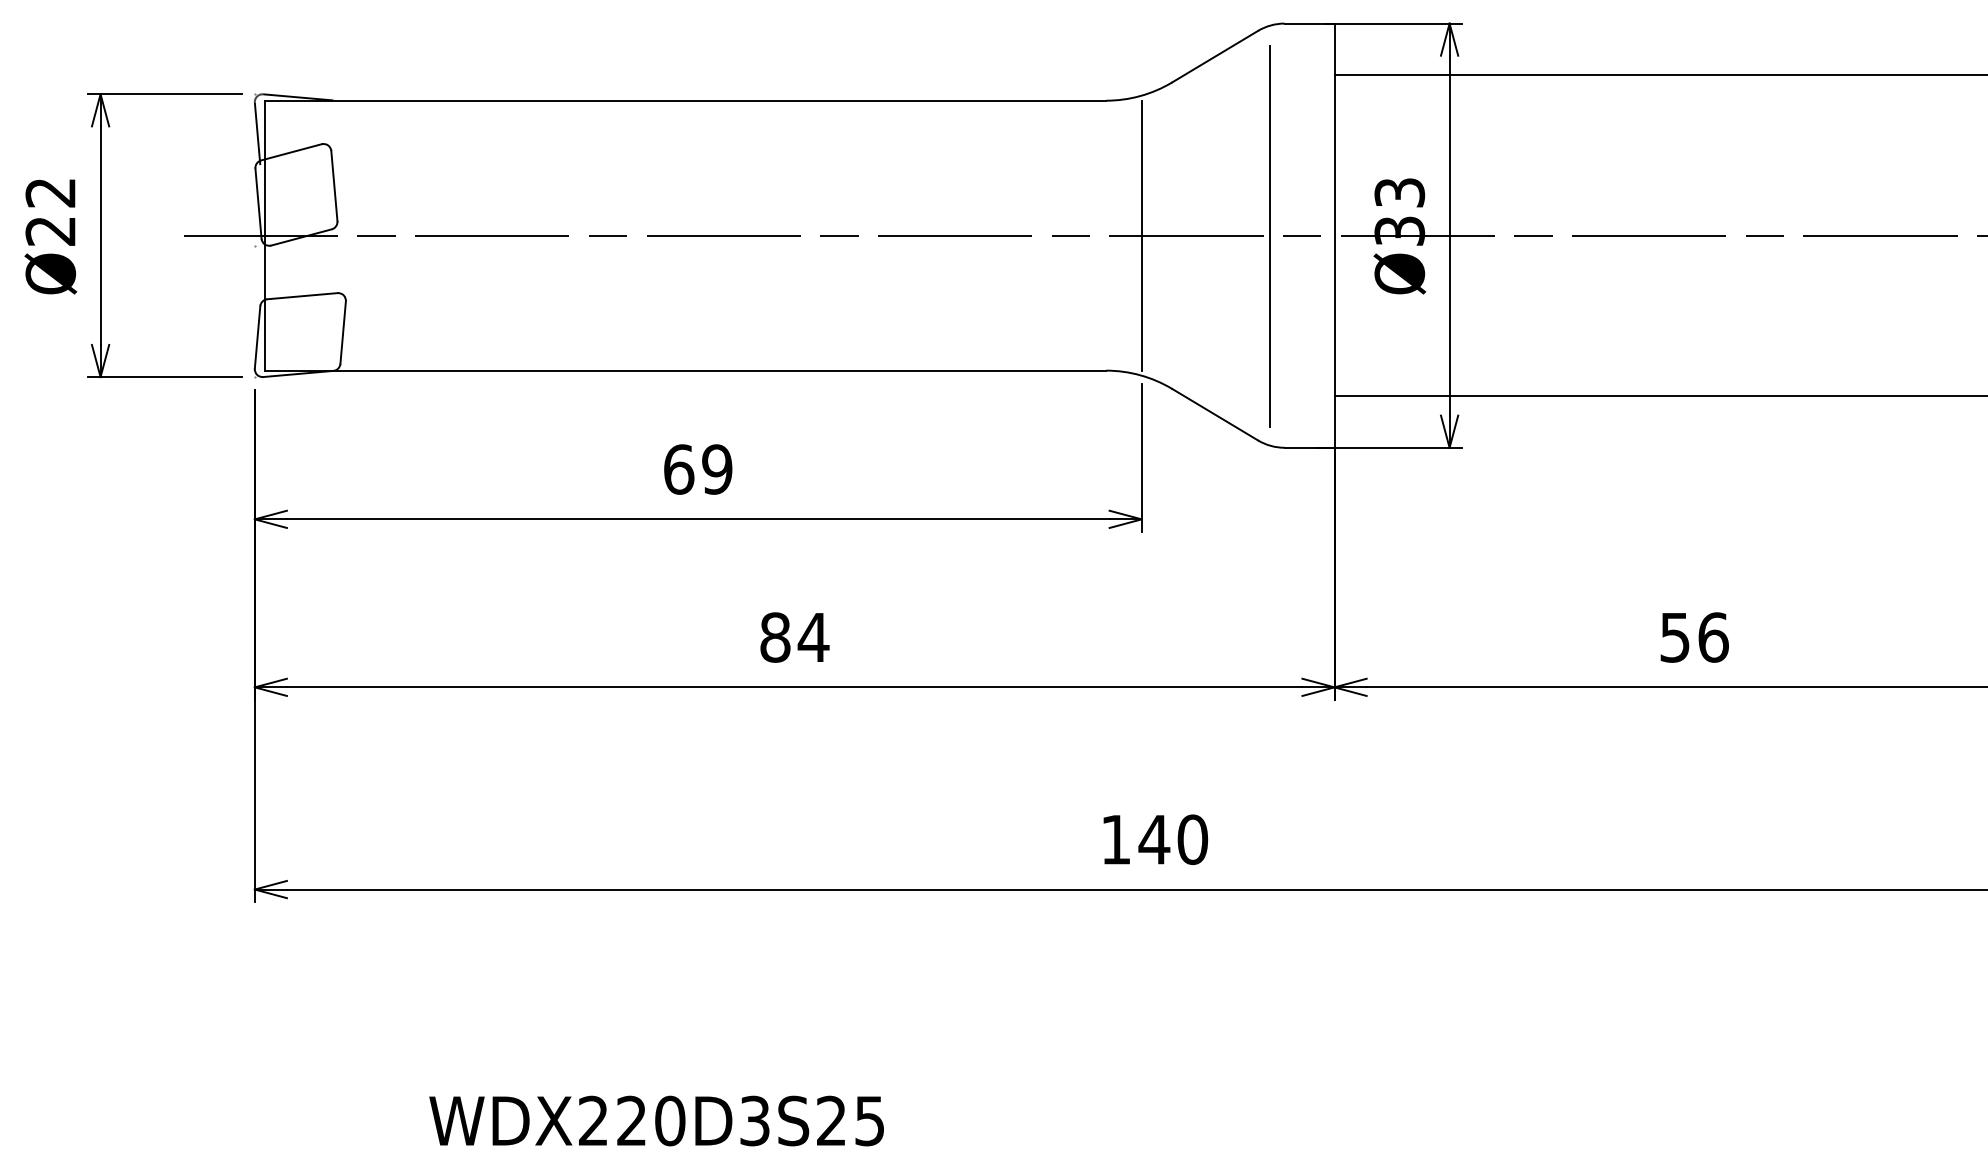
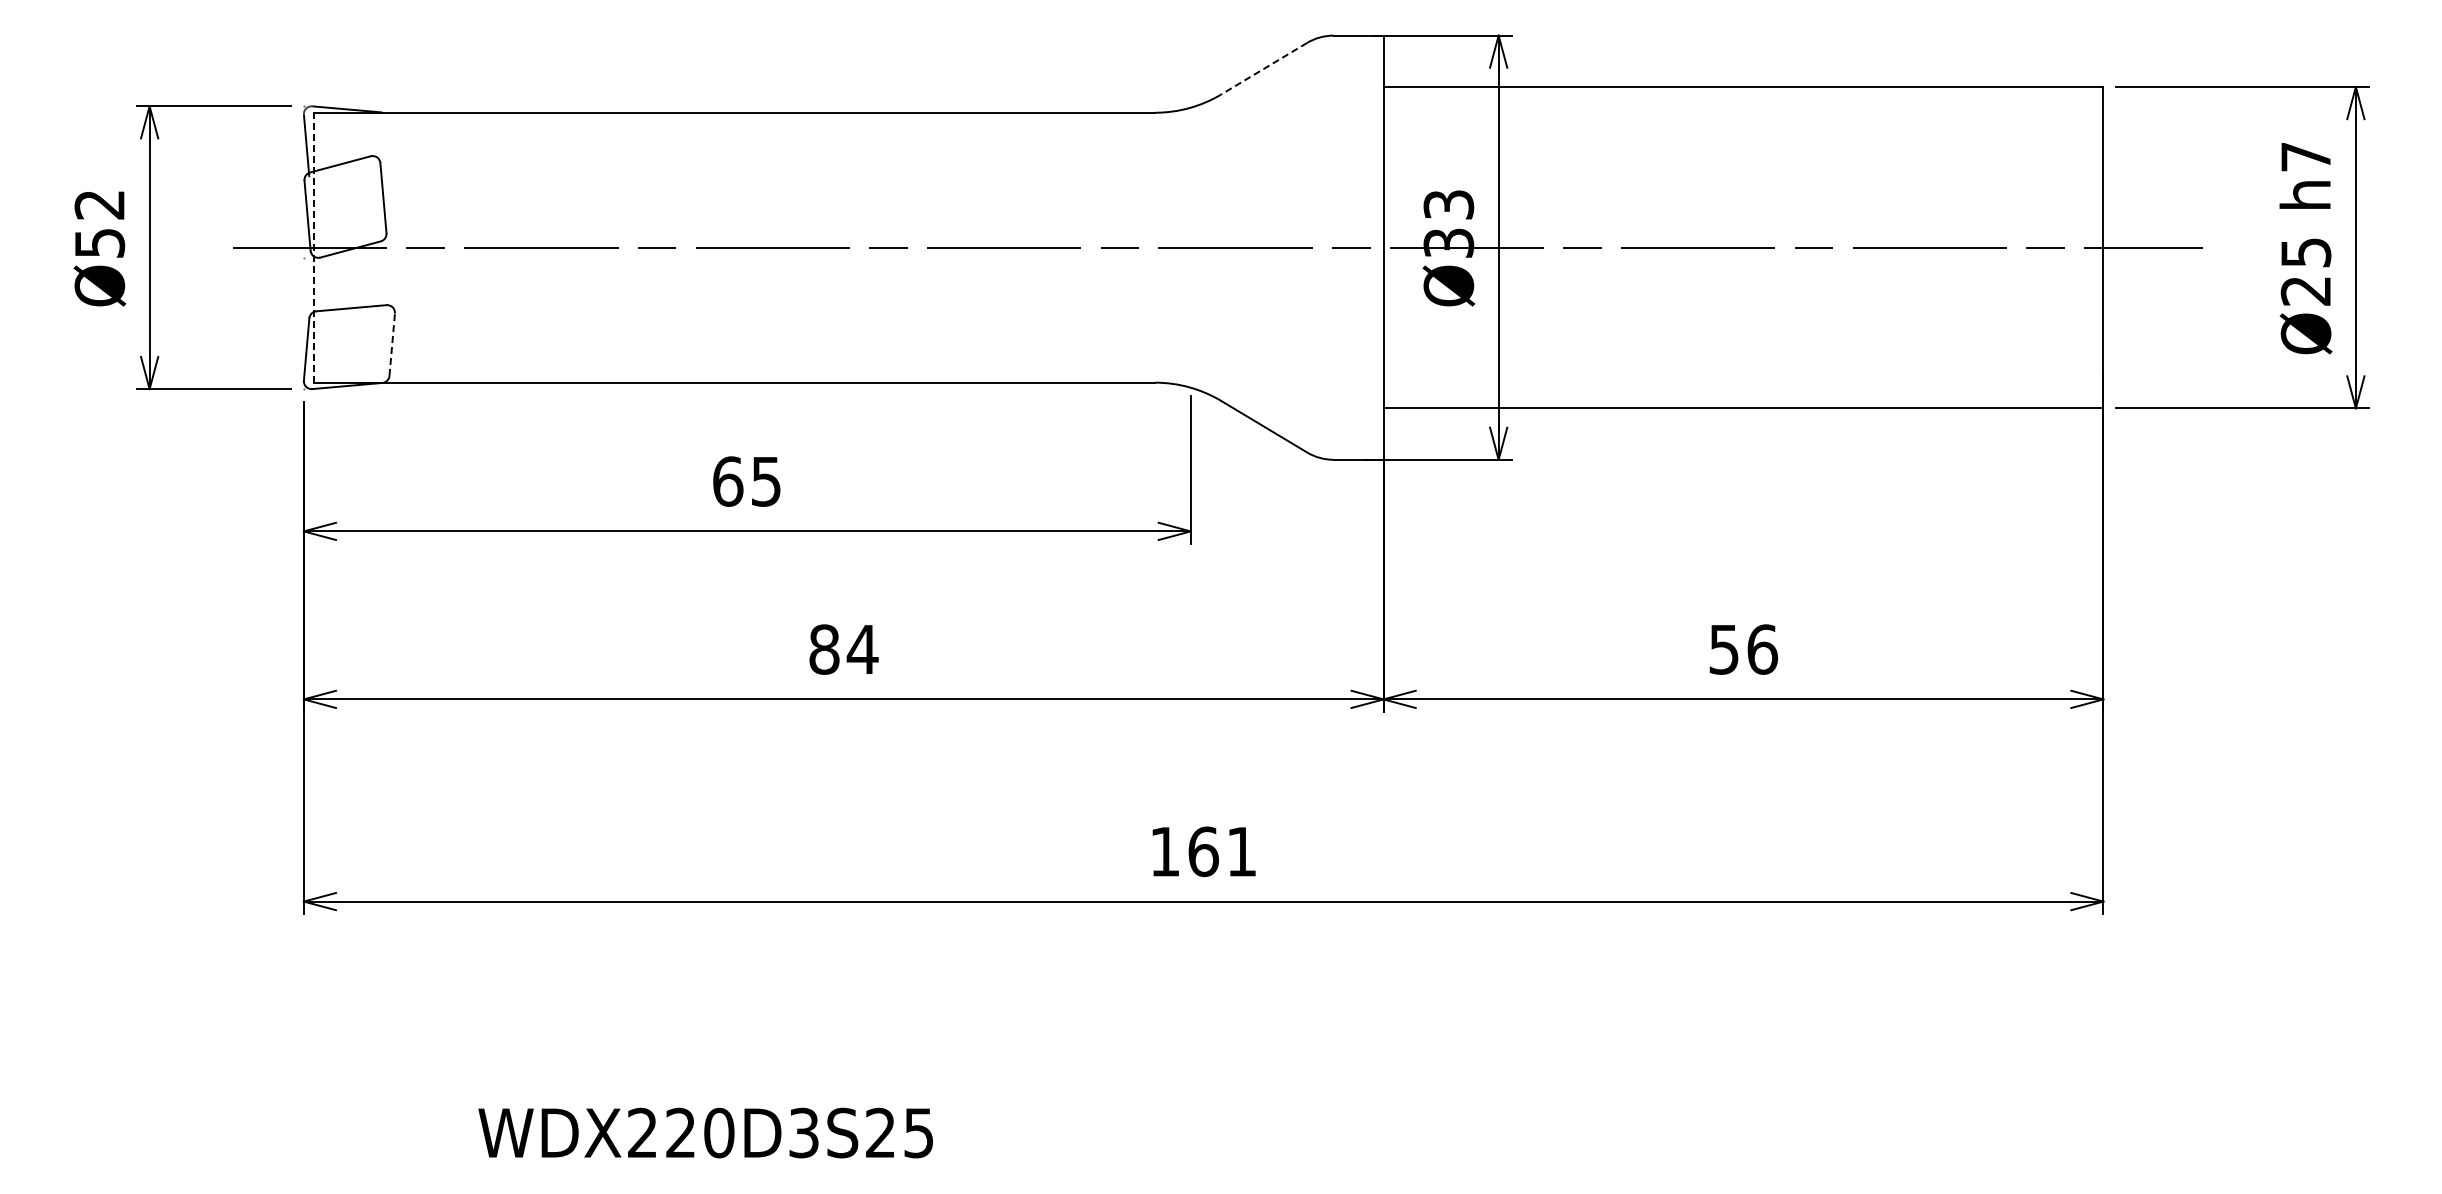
line: (1214, 56) -> (1263, 68), solid -> dashed
text: (50, 231) -> (99, 243), Ø22 -> Ø52
line: (265, 235) -> (314, 247), solid -> dashed
line: (1141, 235) -> (1190, 247), removed
line: (1270, 236) -> (1319, 248), removed
line: (343, 332) -> (392, 344), solid -> dashed
text: (717, 469) -> (766, 481), 69 -> 65
text: (1173, 839) -> (1222, 851), 140 -> 161

